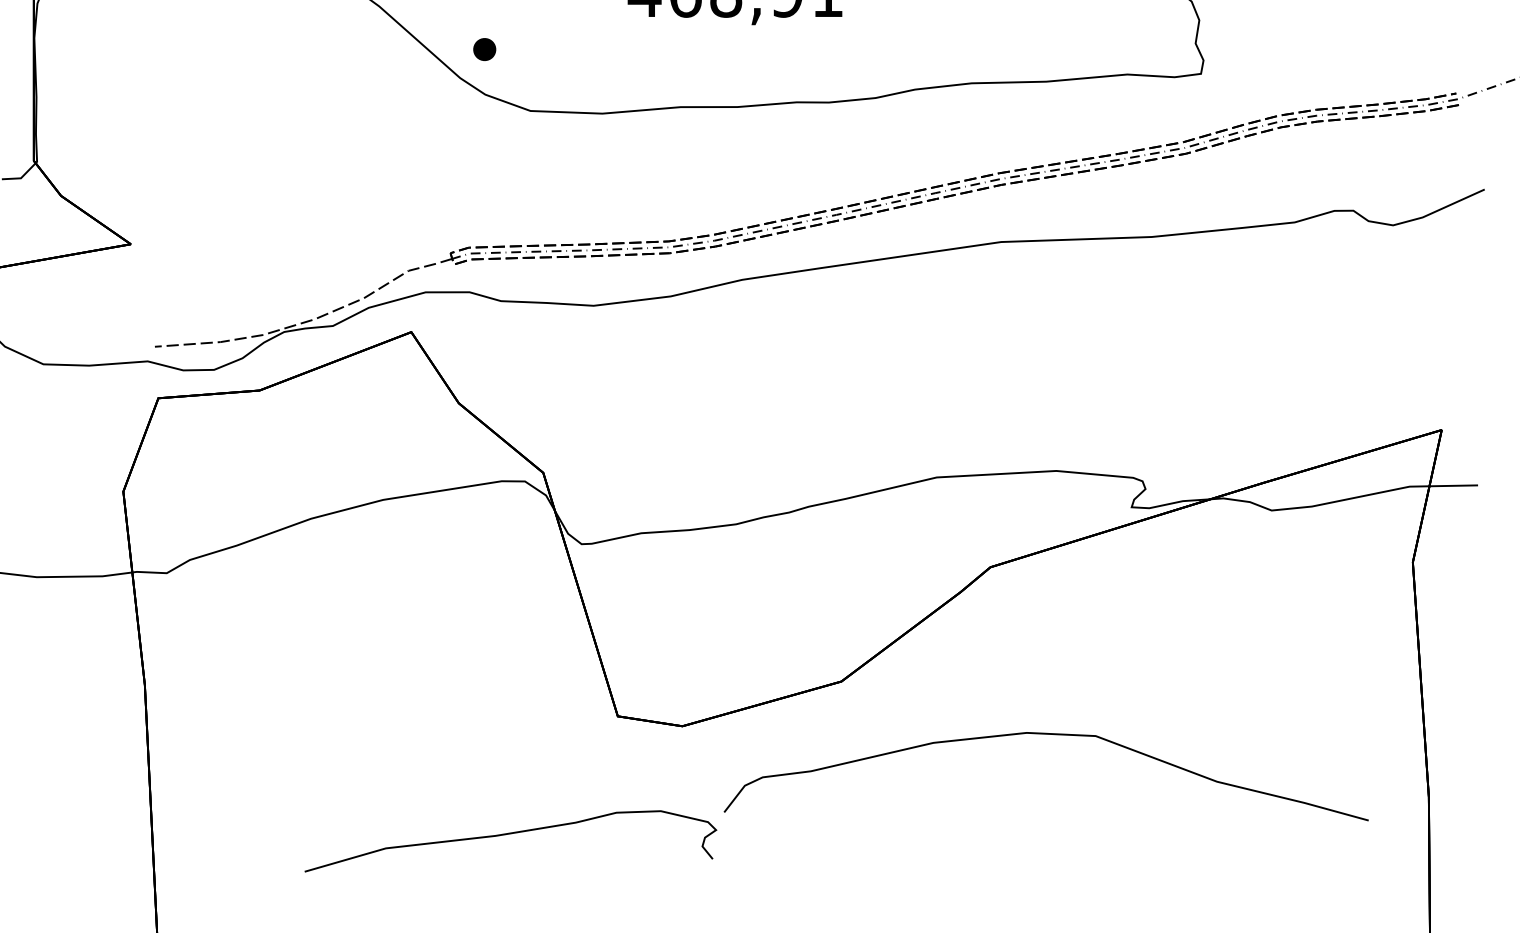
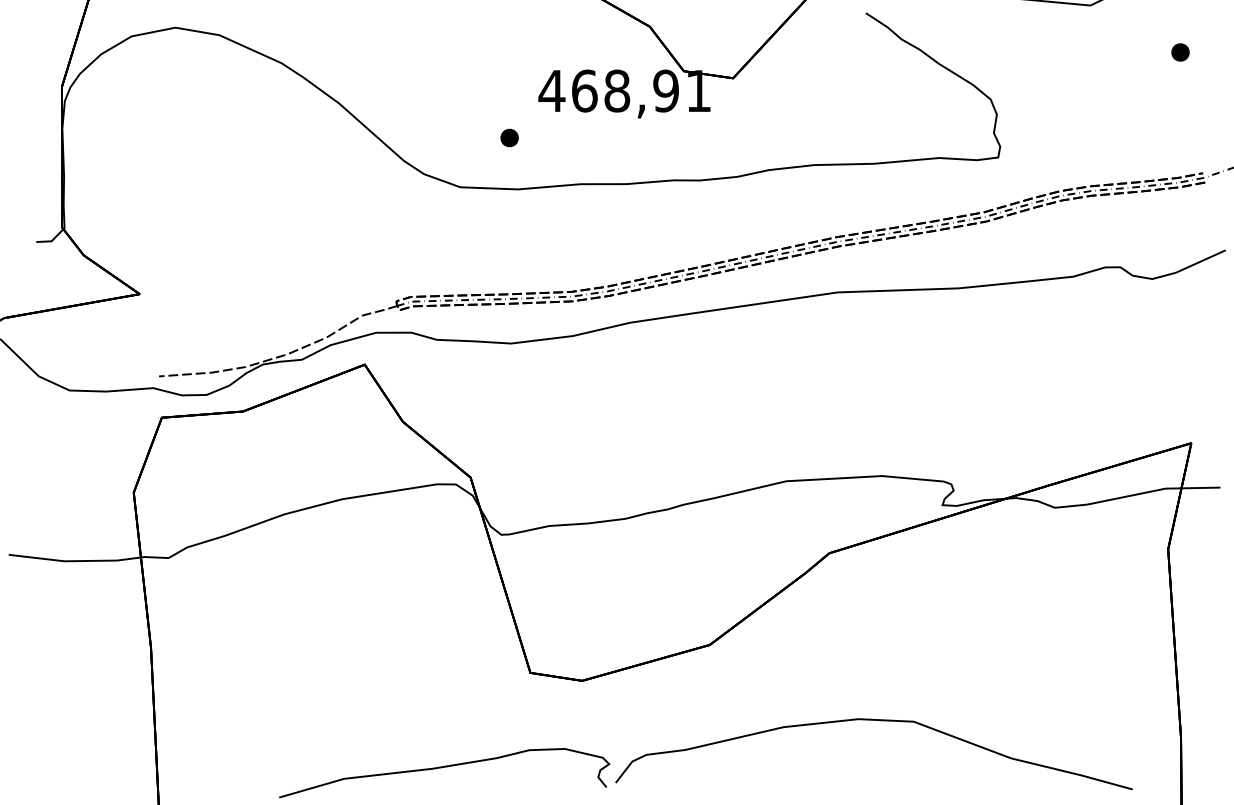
part: (484, 48) -> (509, 137), moved
curve: (1054, 735) -> (880, 721), moved

